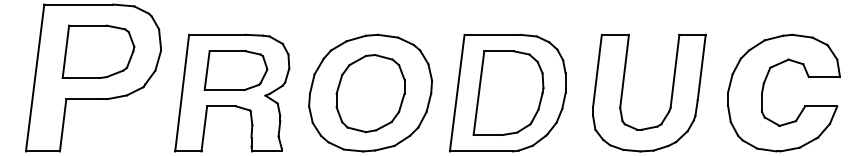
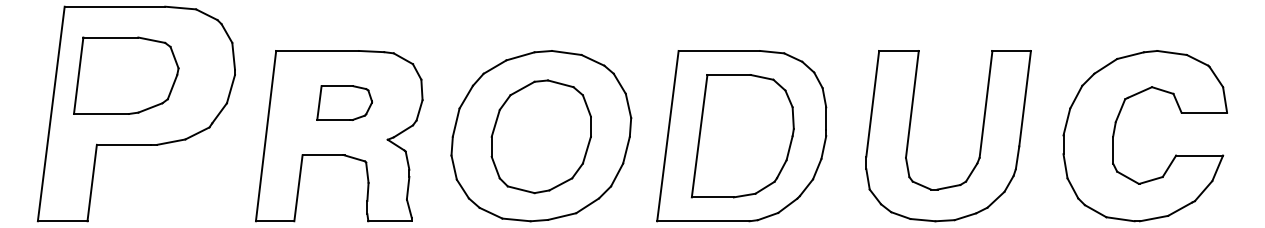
part: (98, 51) -> (126, 75), moved
part: (235, 70) -> (343, 103), size x0.6

